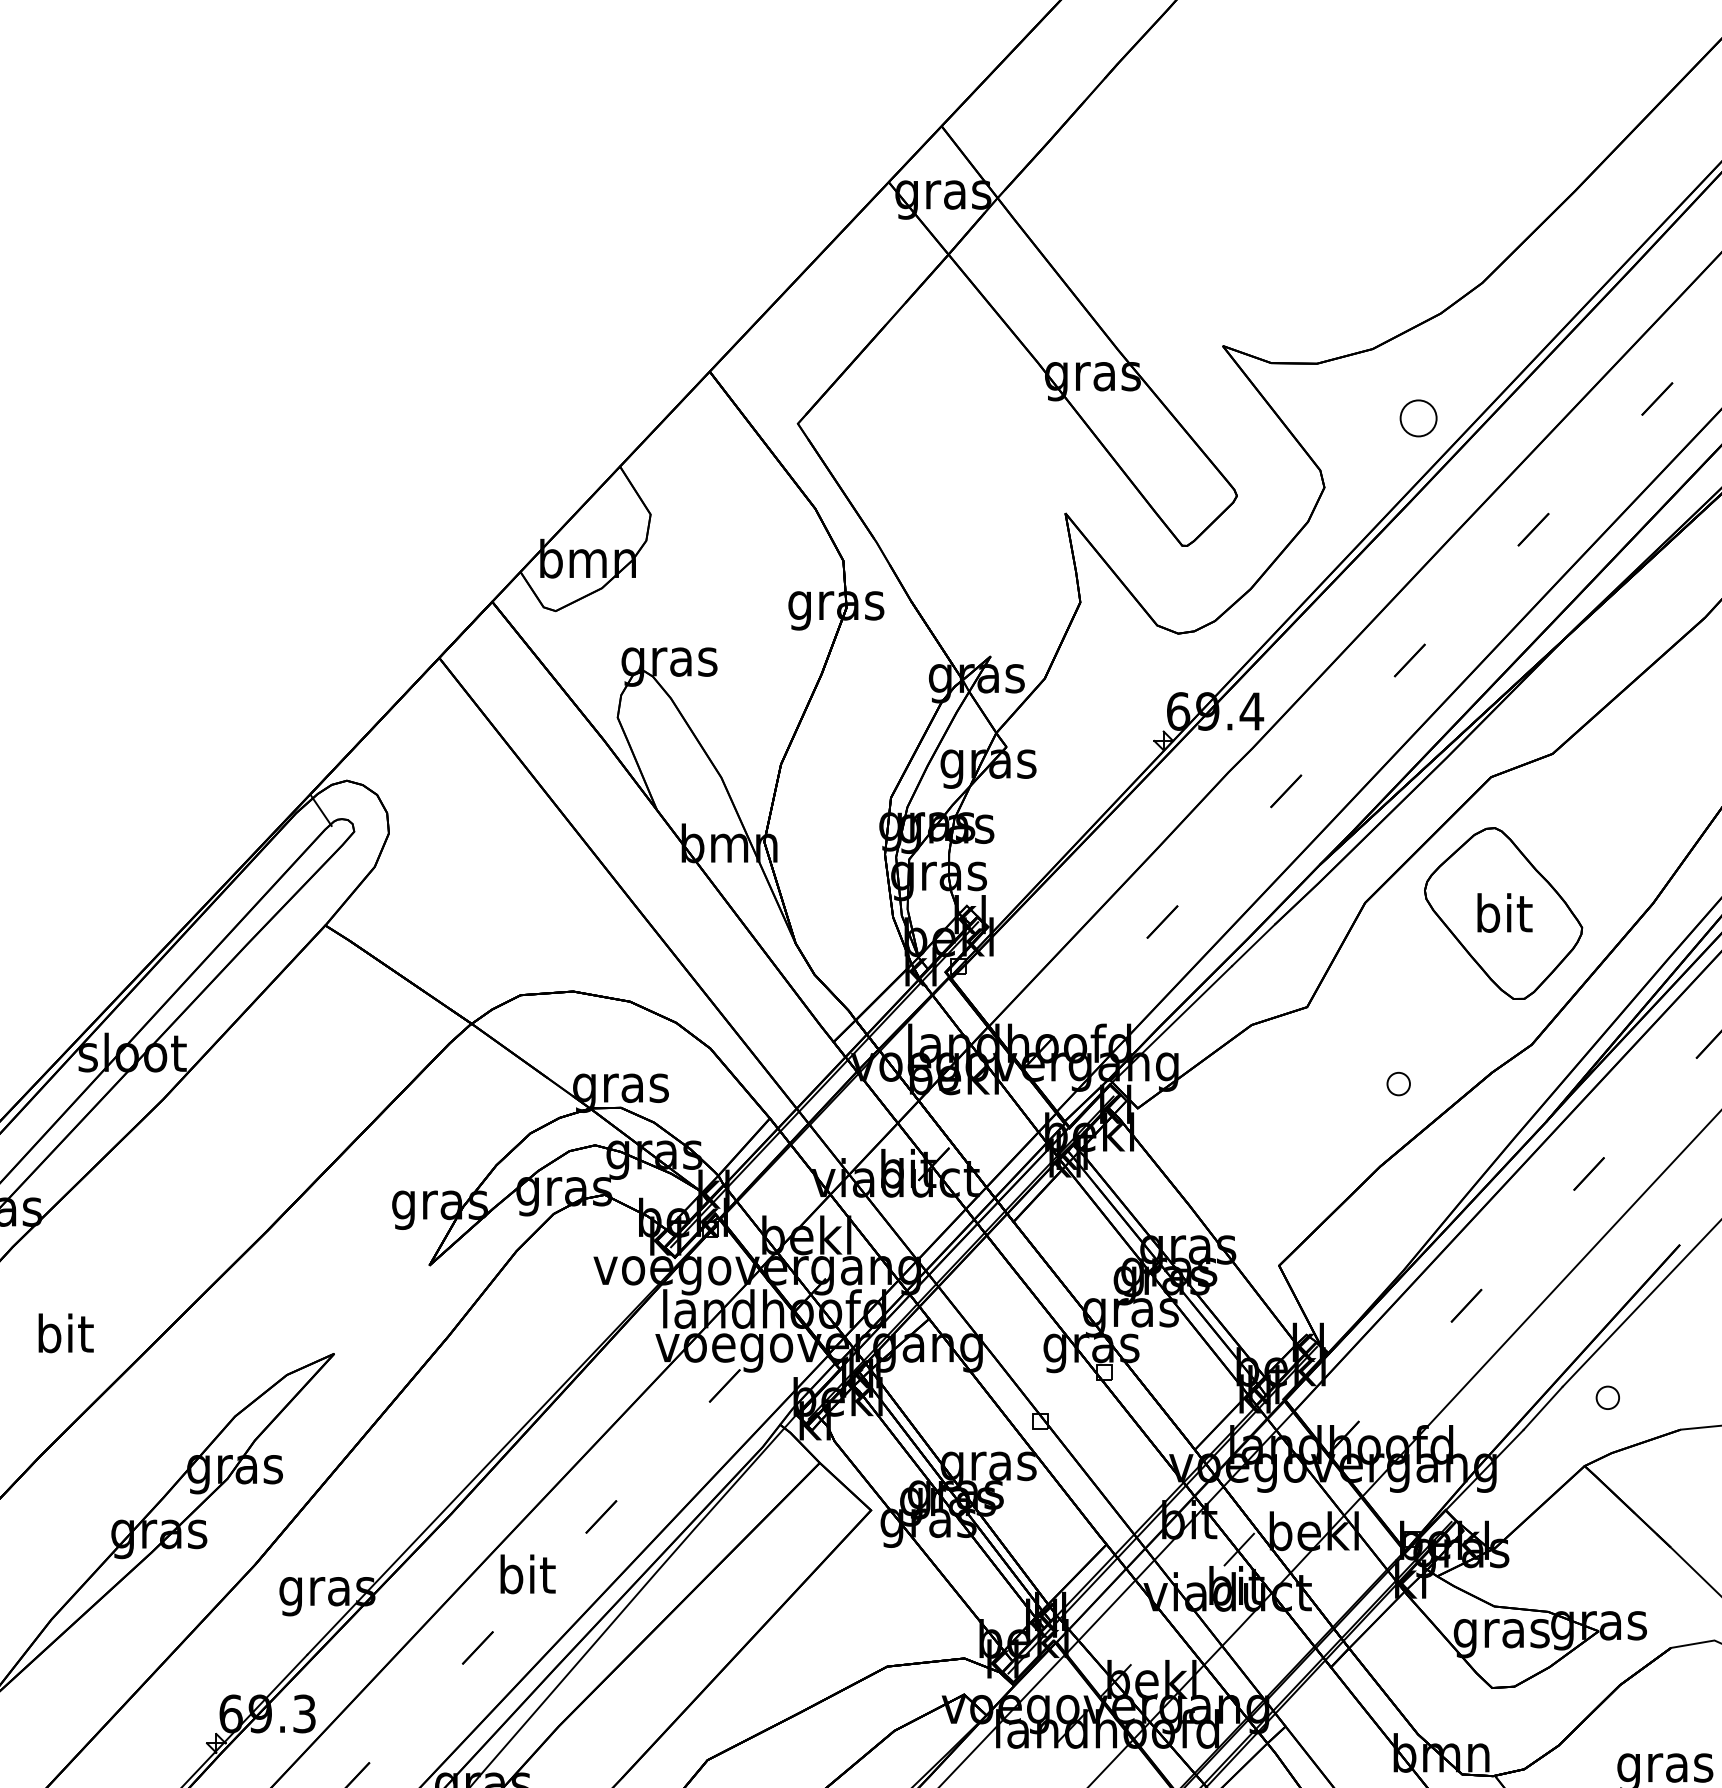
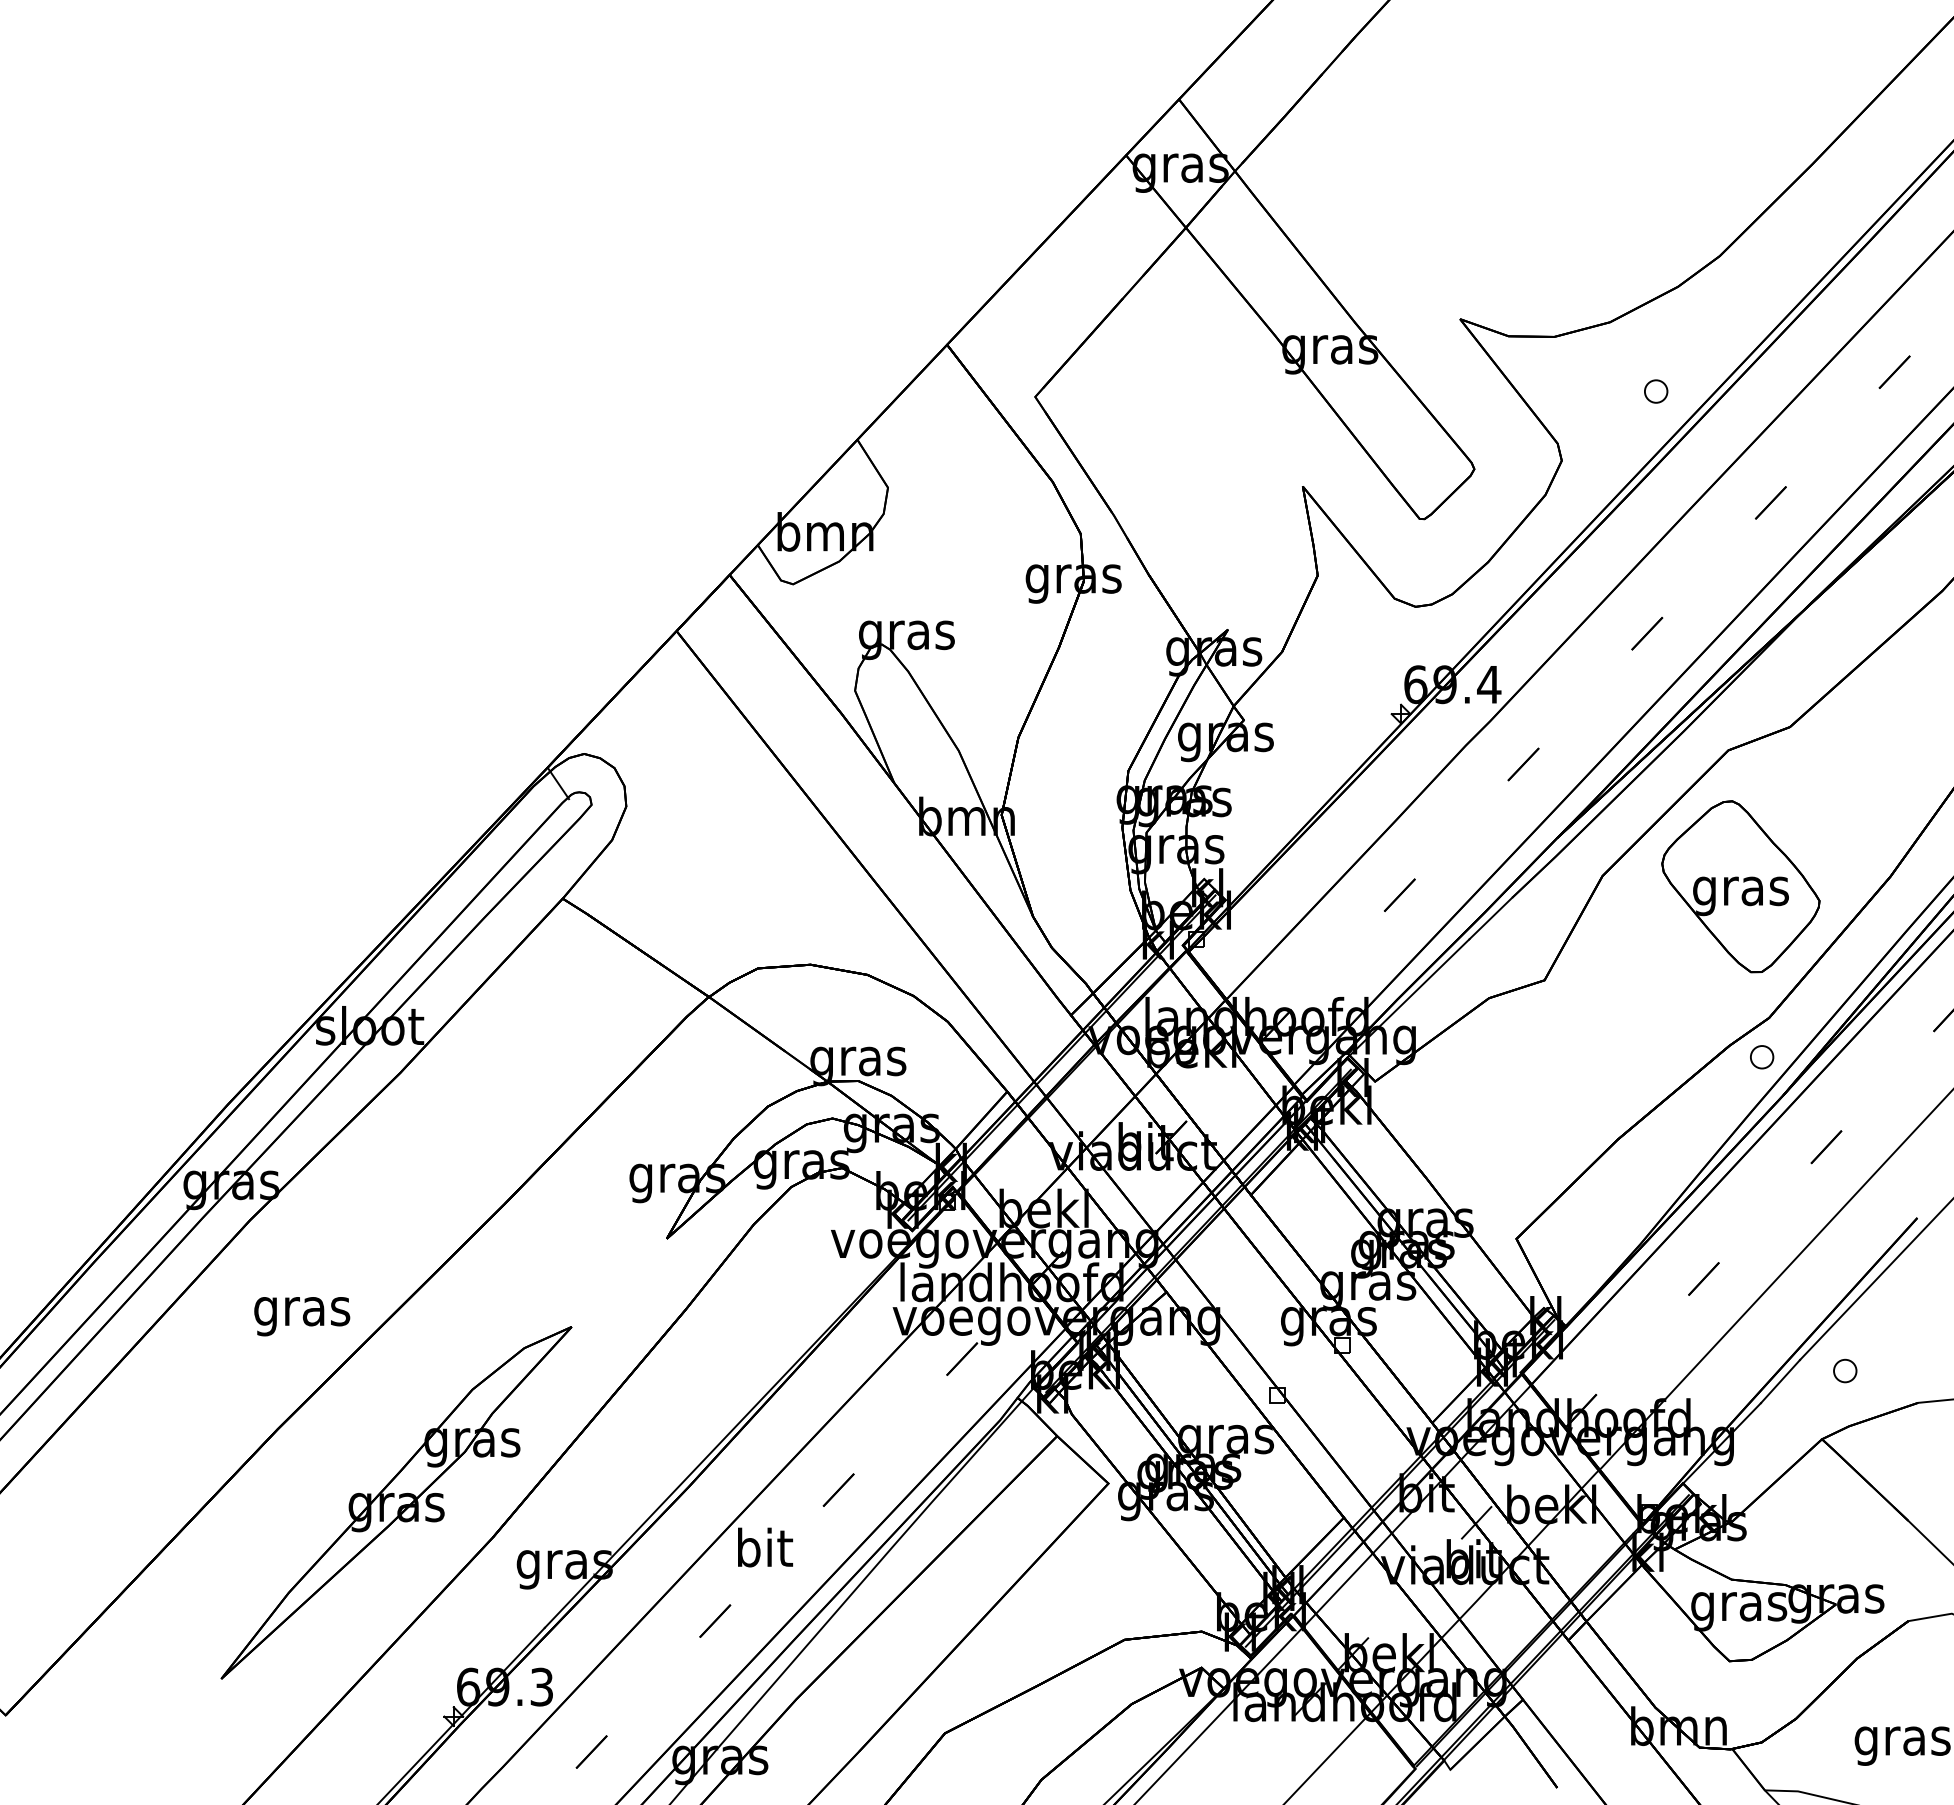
part: (1419, 418) -> (1656, 391), size x0.62
text: (1503, 918) -> (1740, 891), bit -> gras
part: (1399, 1084) -> (1762, 1057), moved
text: (65, 1338) -> (302, 1311), bit -> gras

